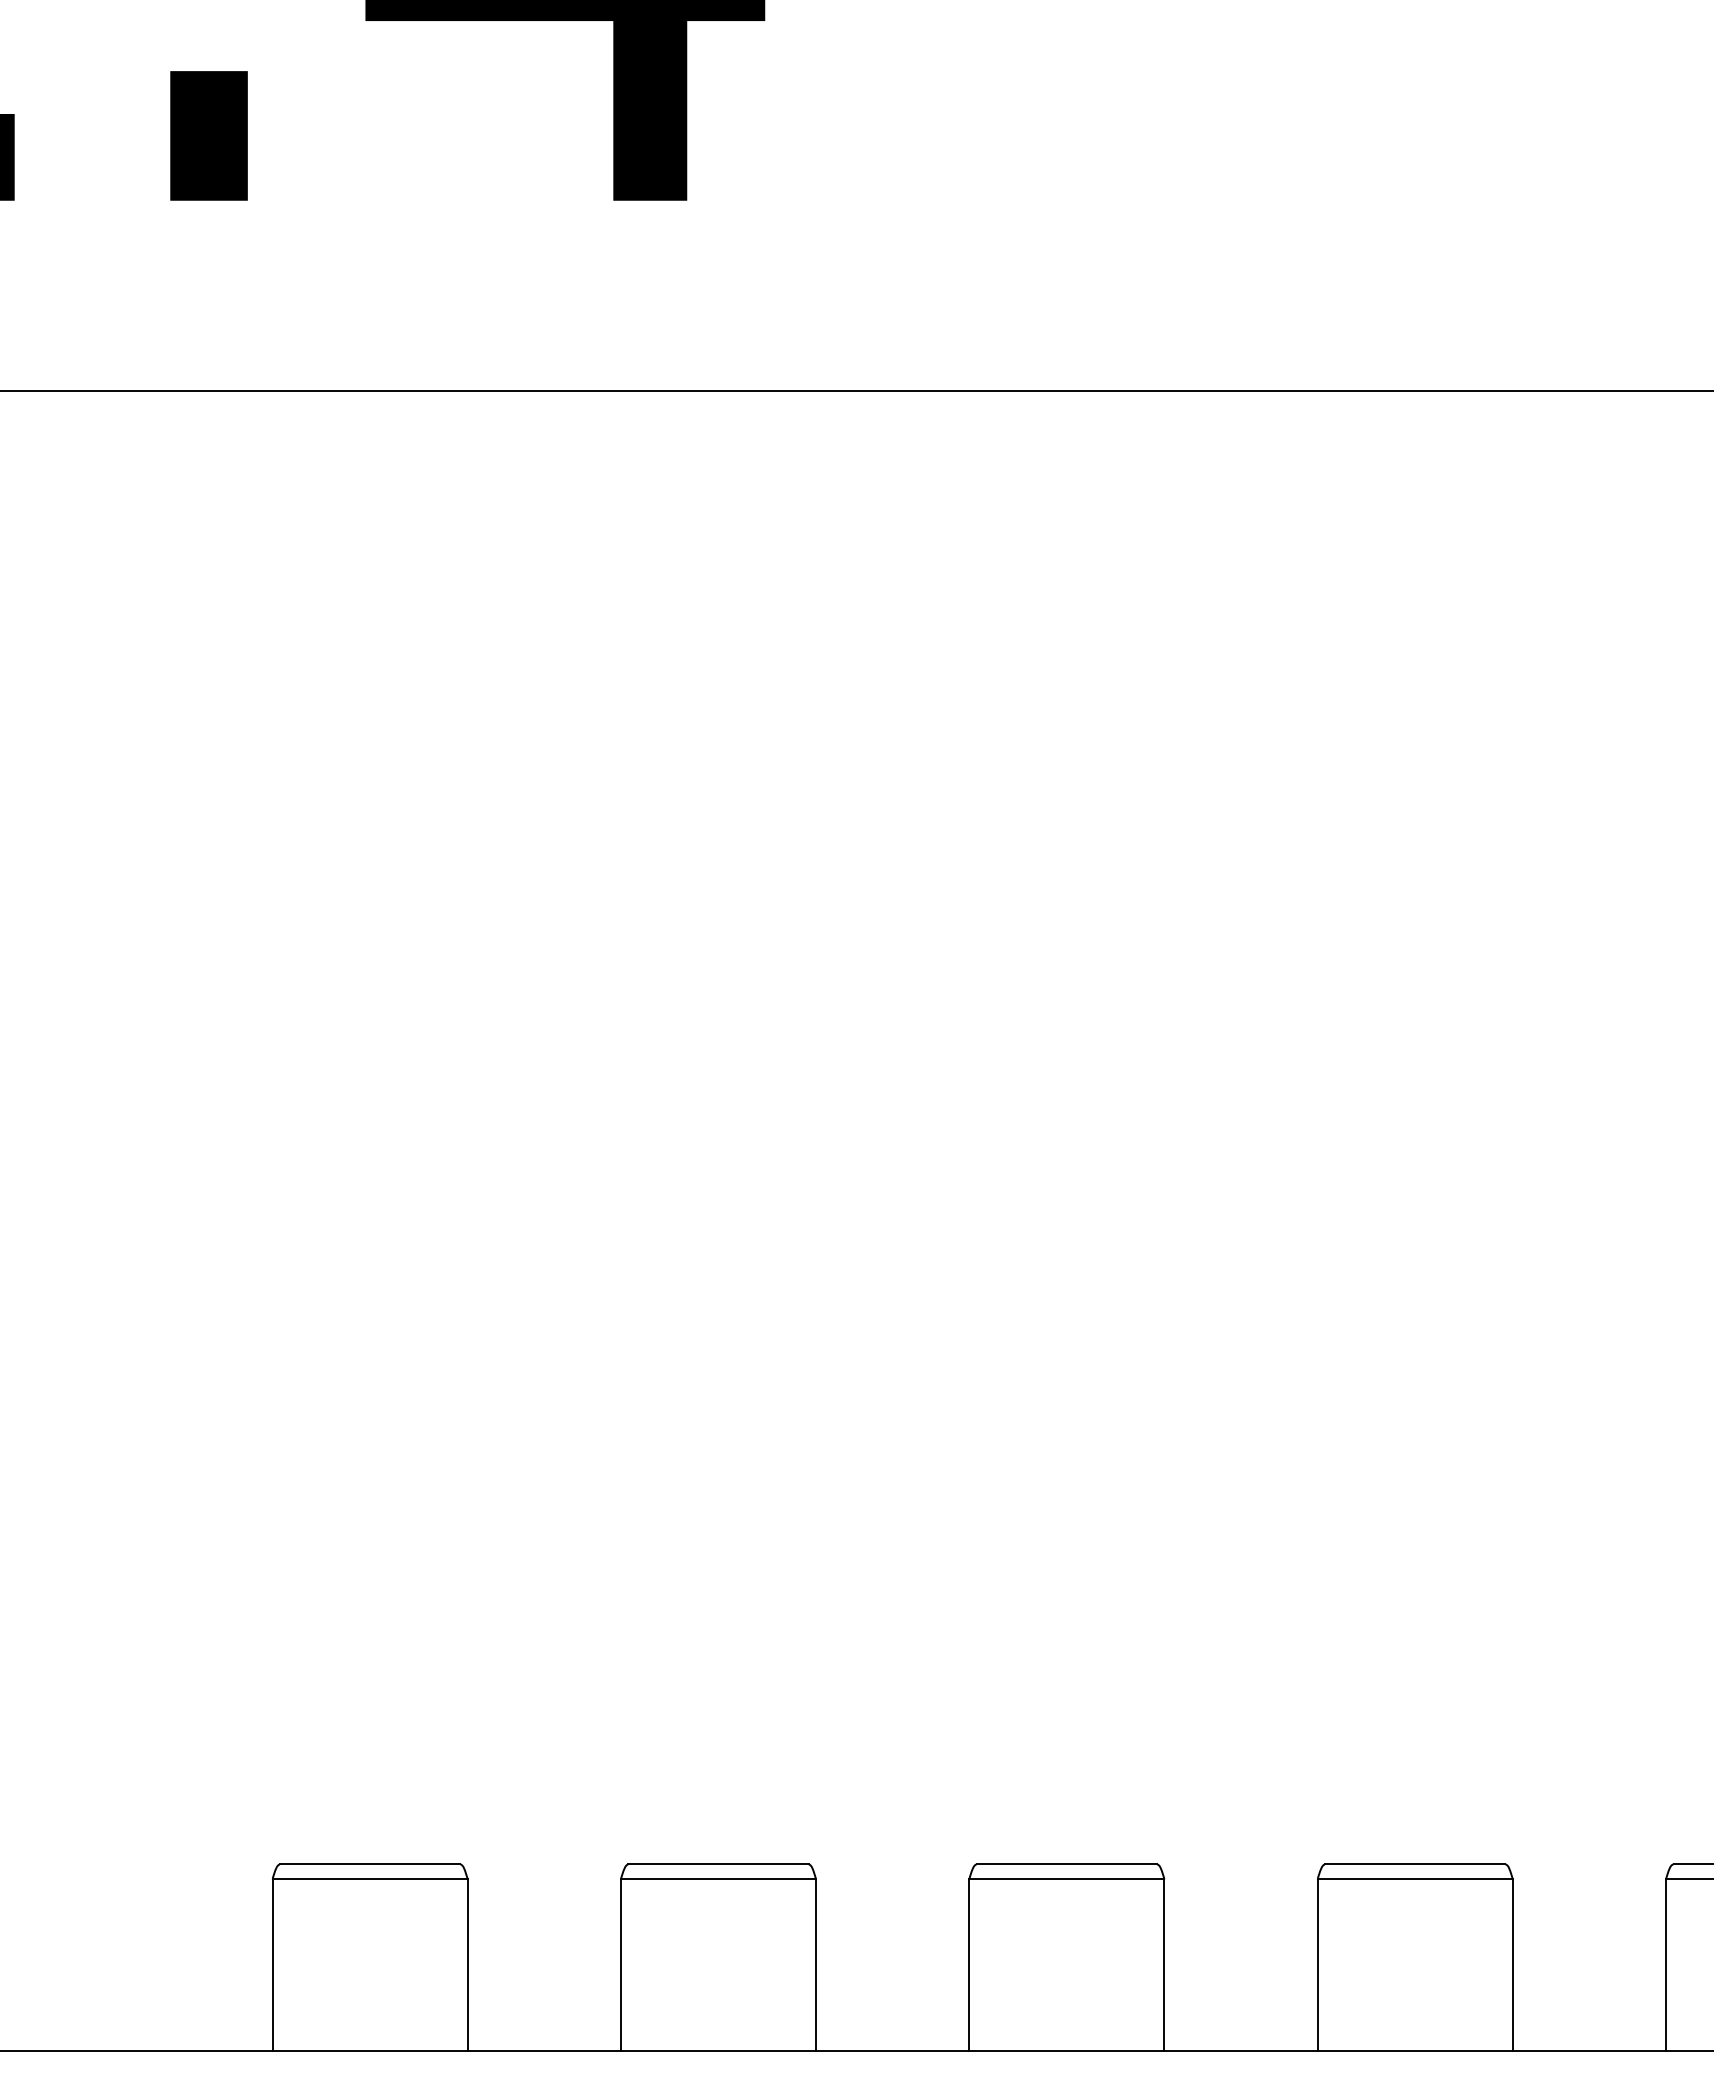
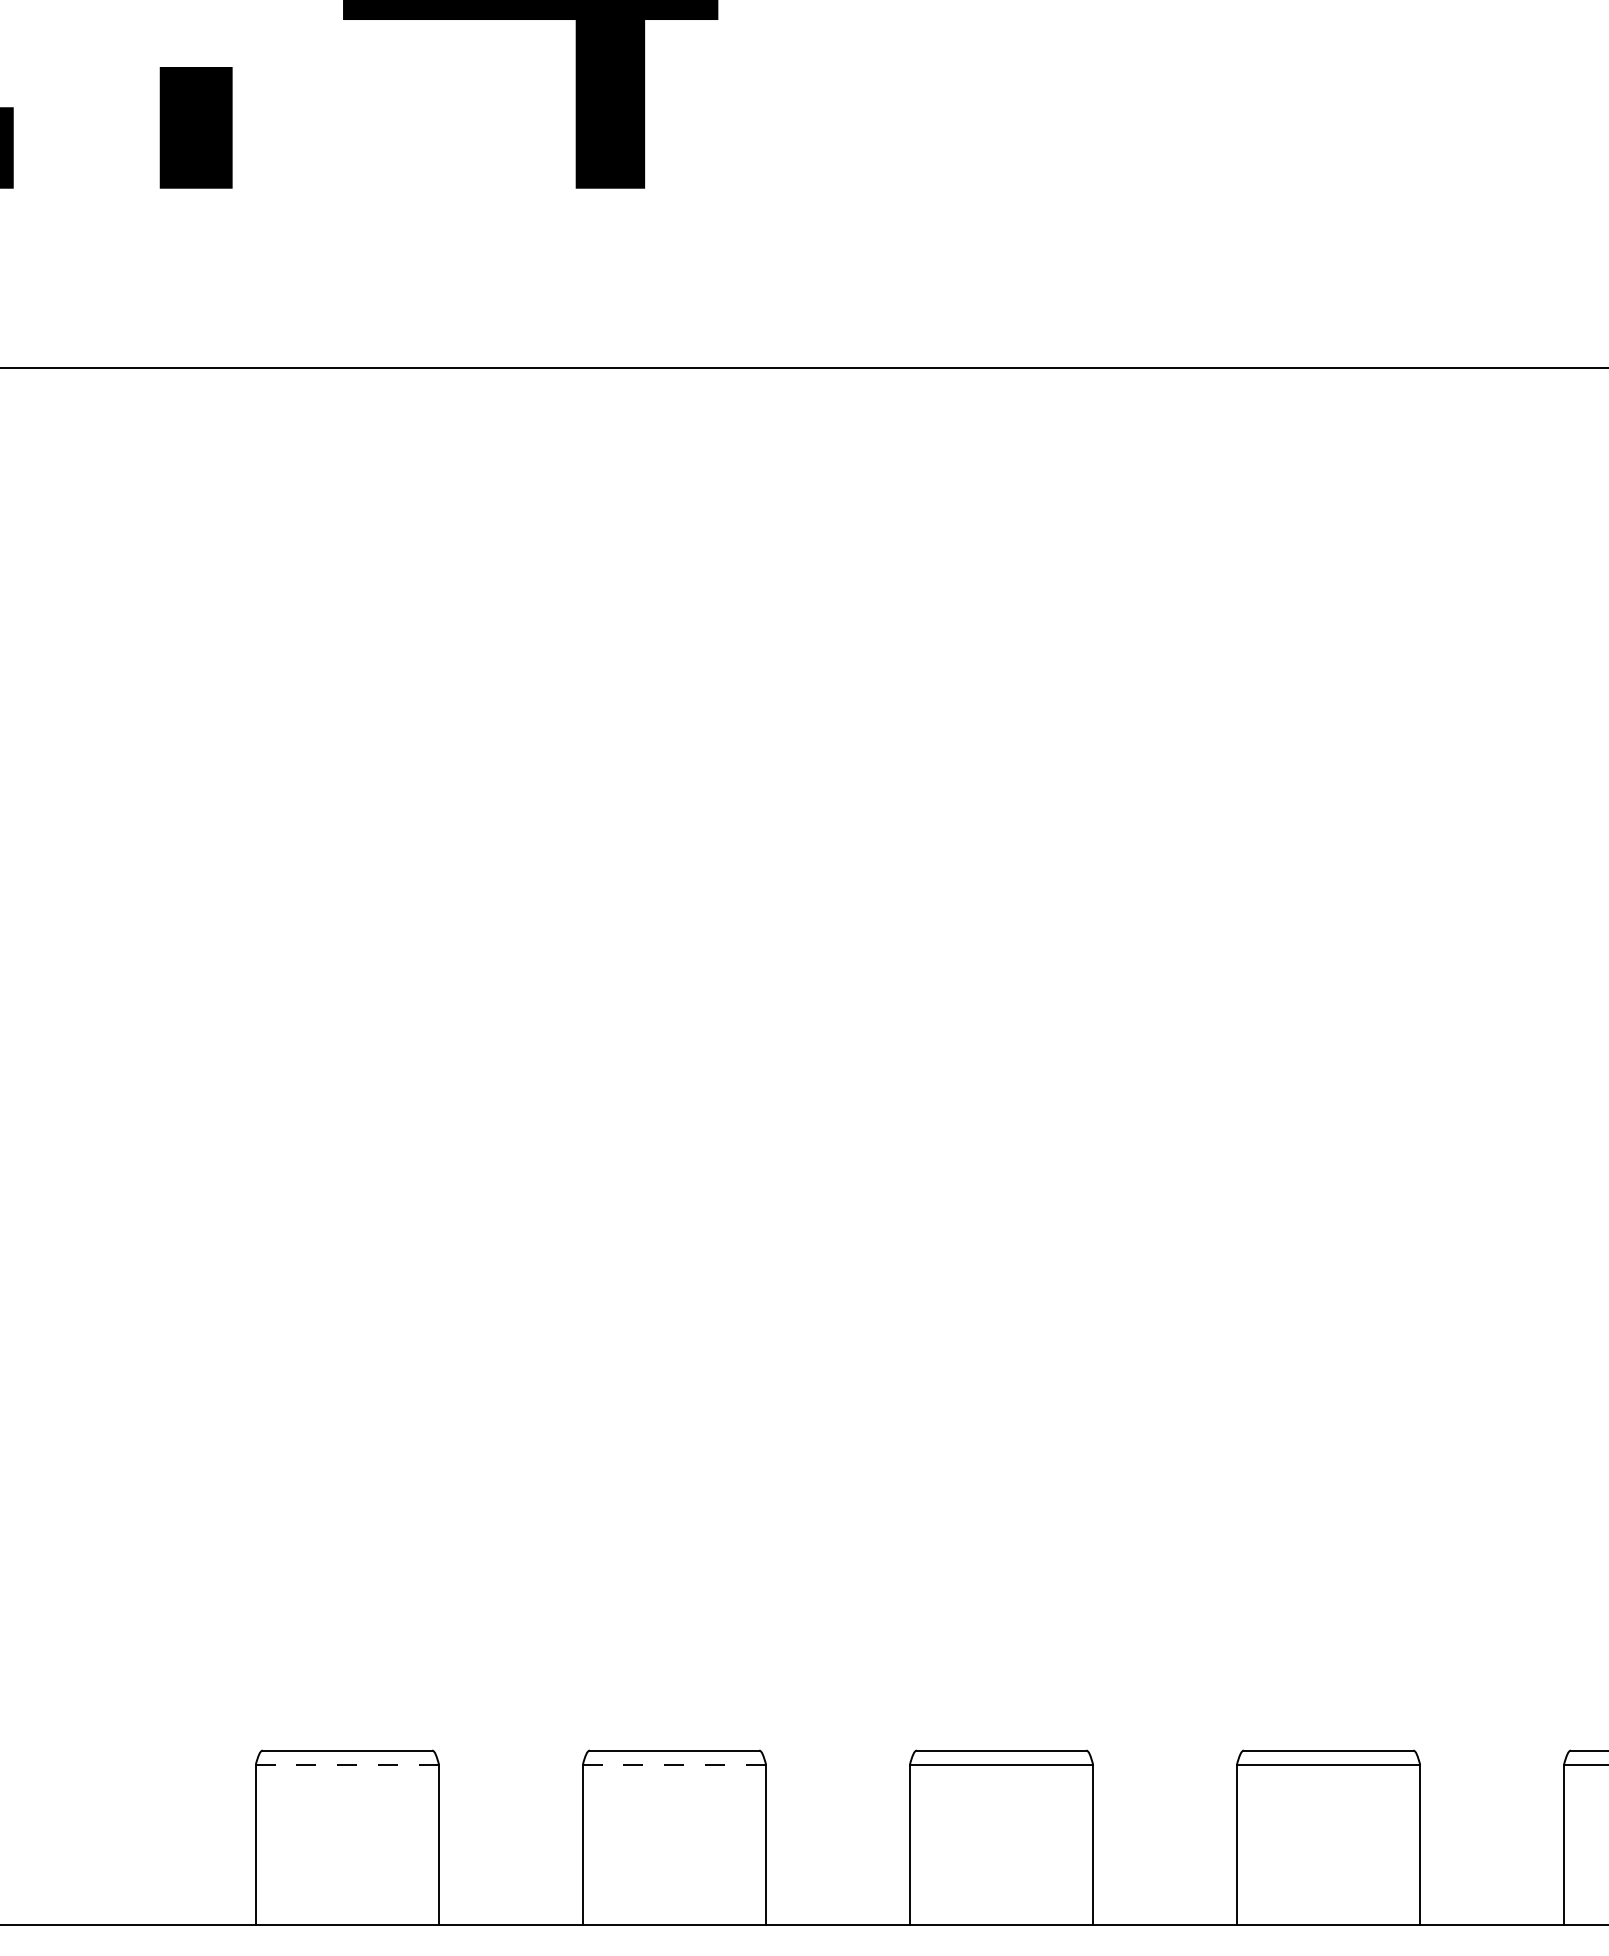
line: (370, 1879) -> (347, 1764), solid -> dashed
line: (718, 1879) -> (674, 1764), solid -> dashed

